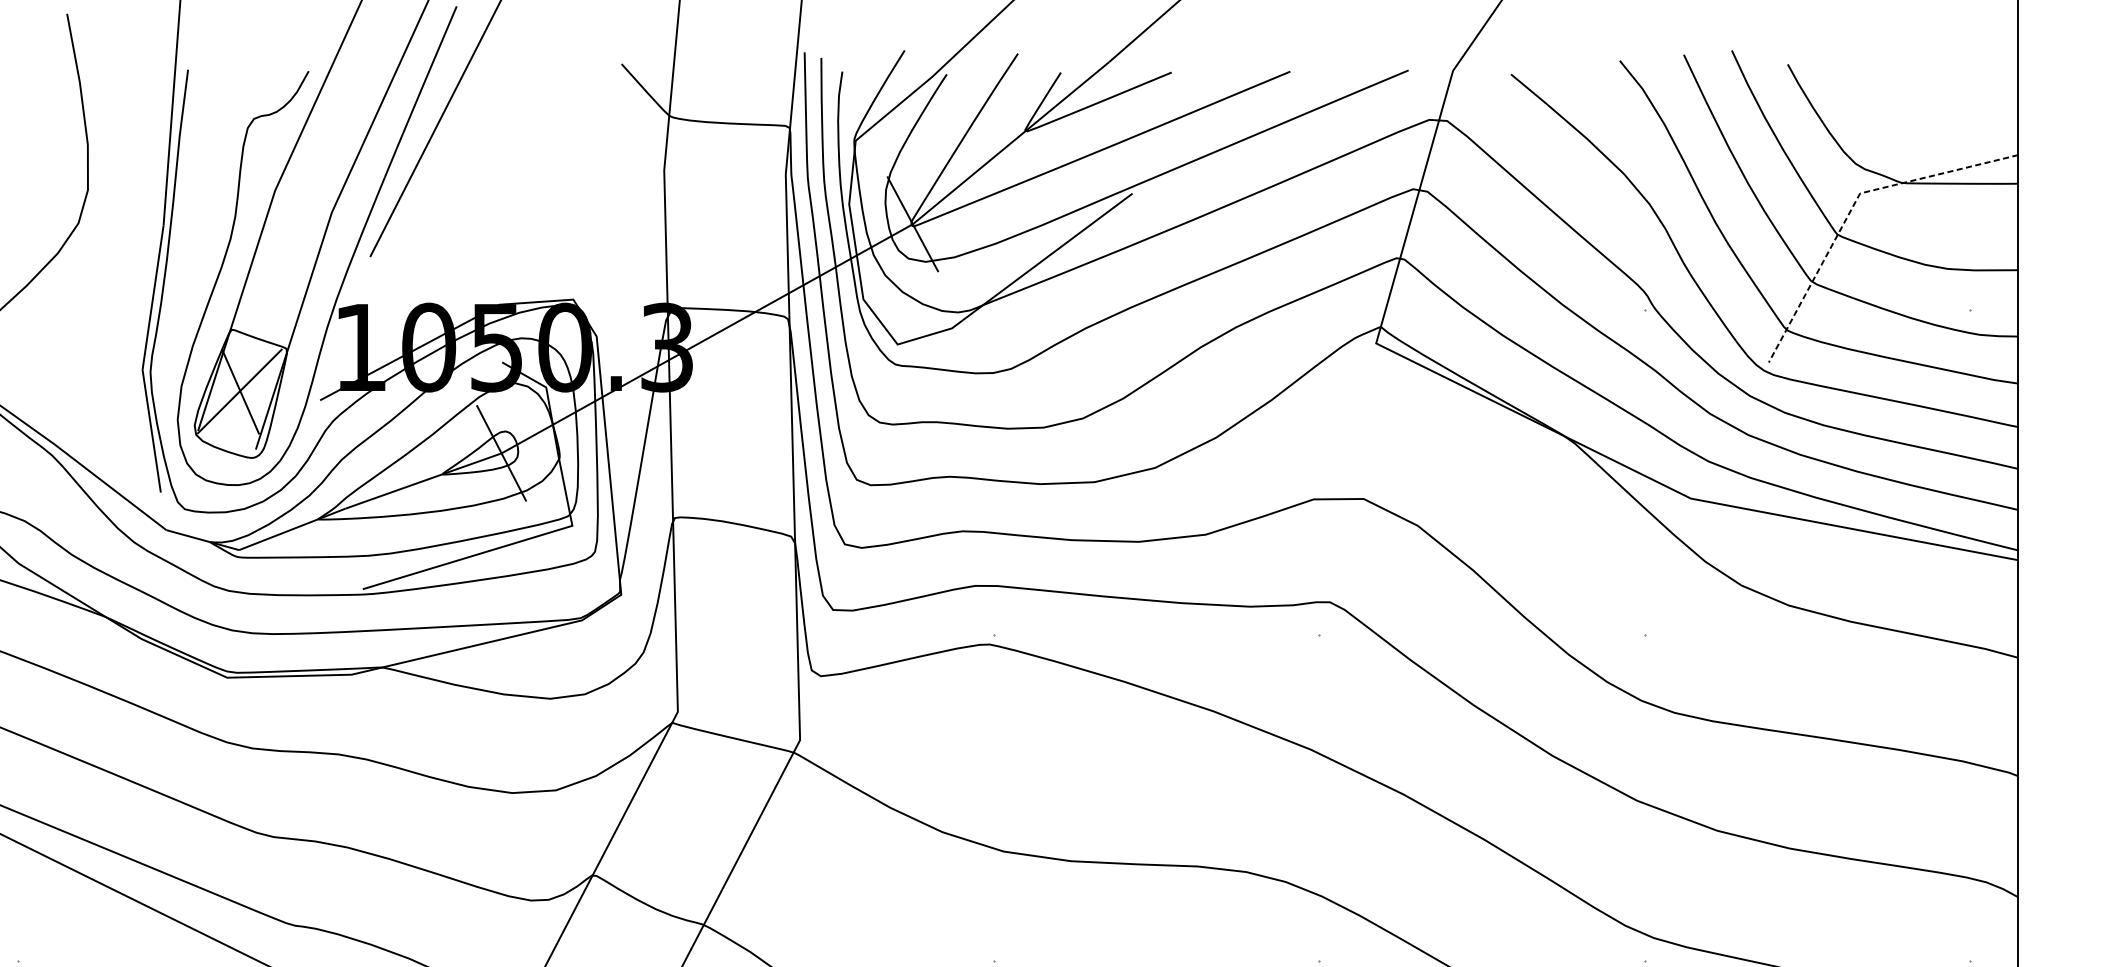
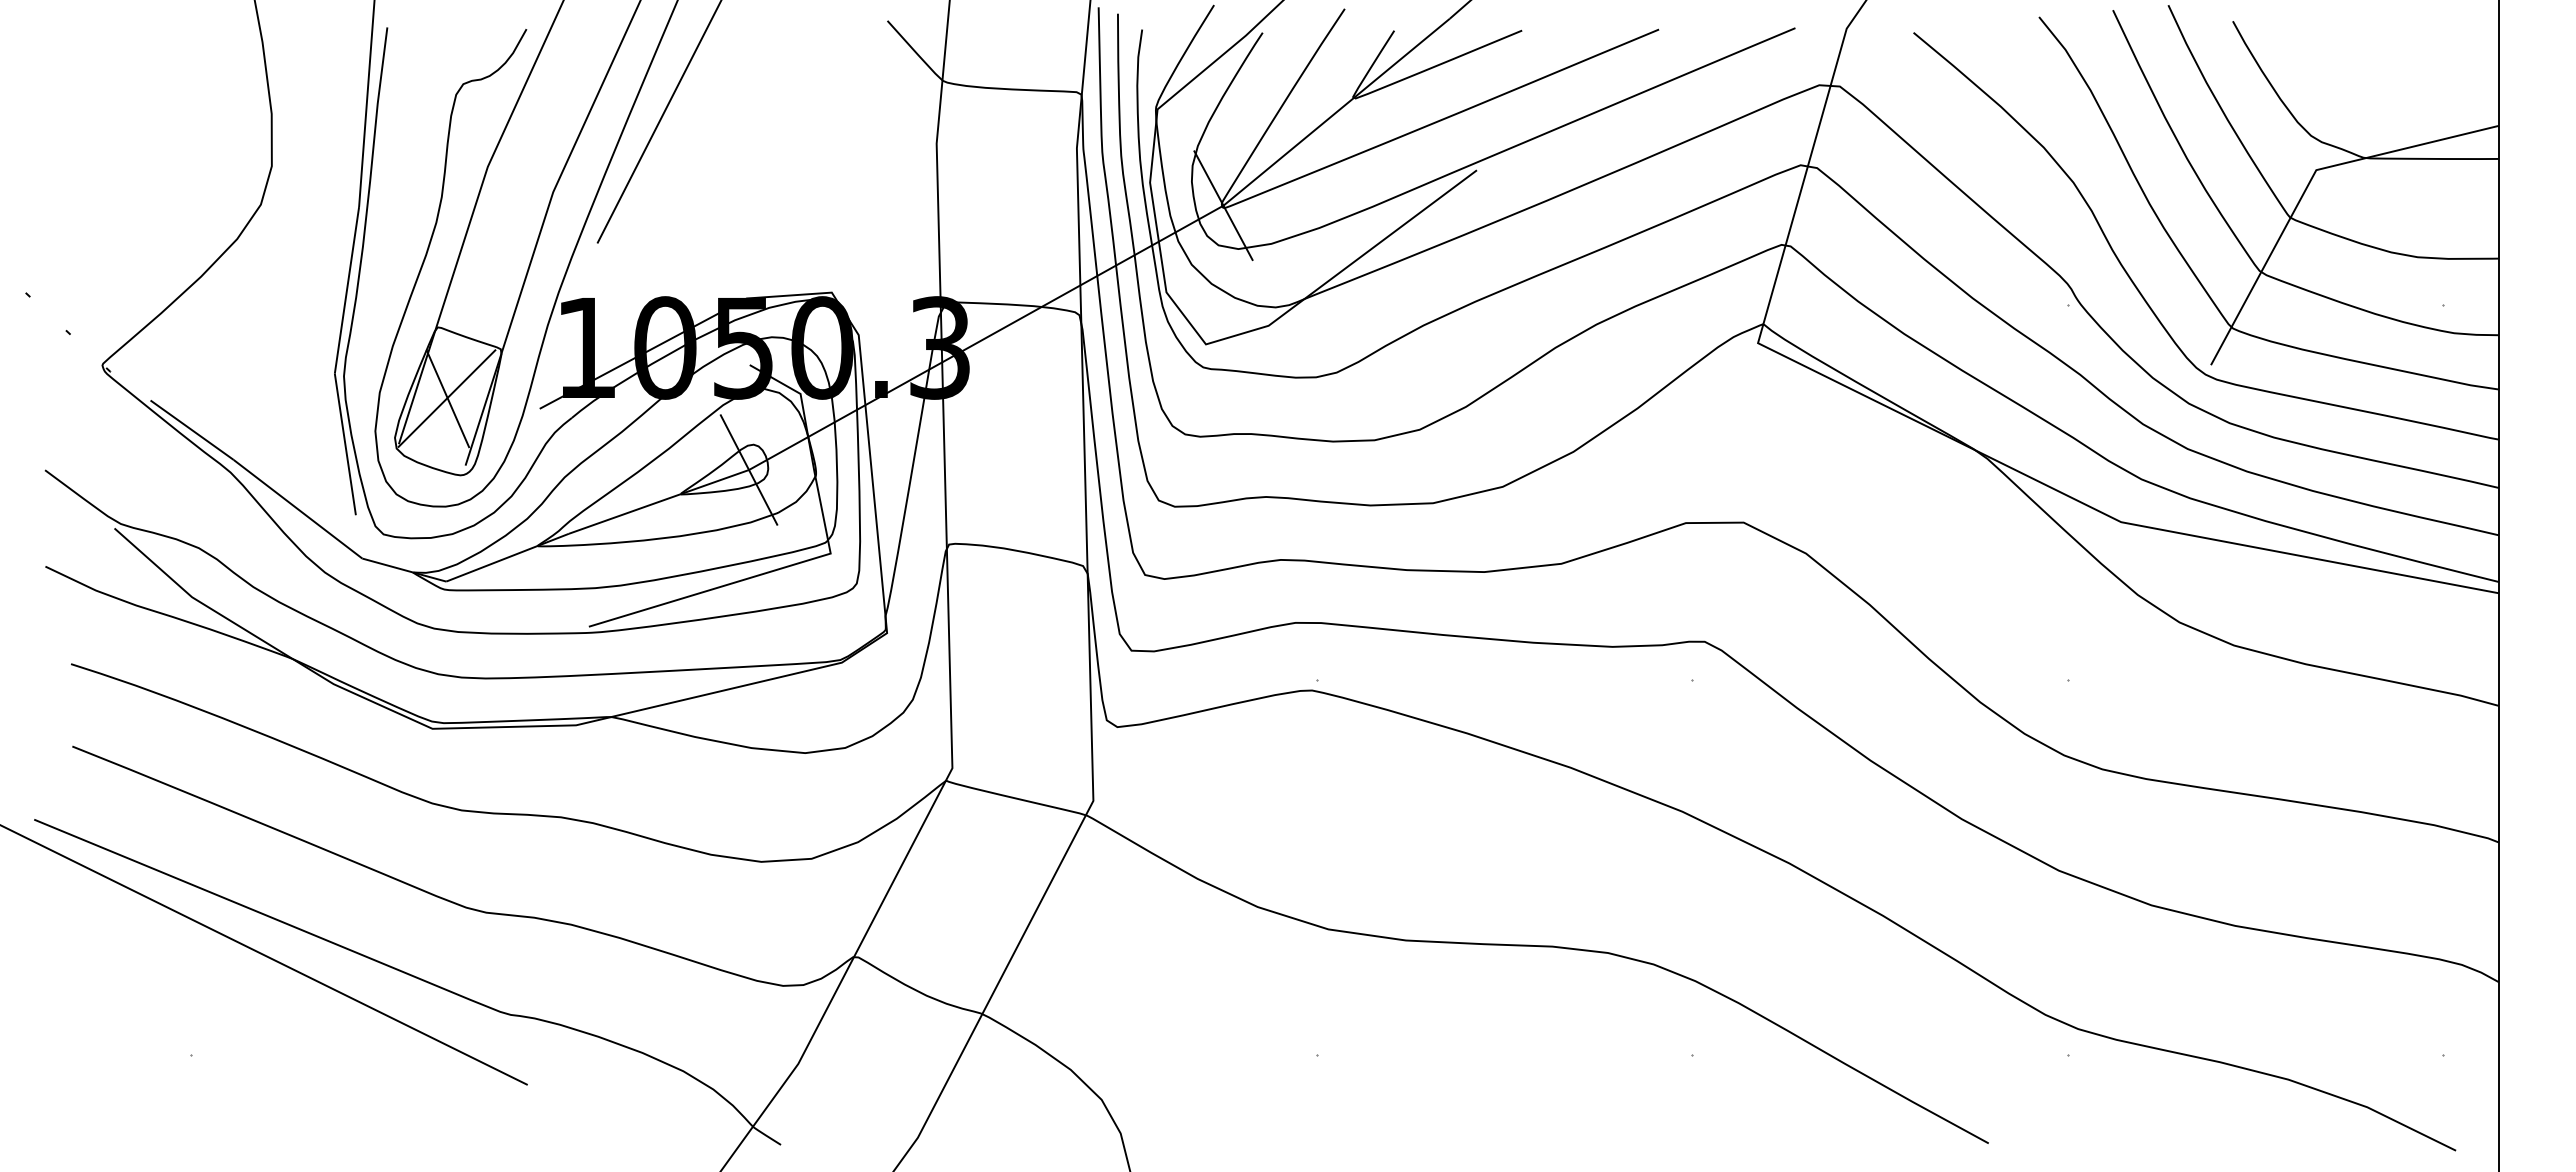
line: (1853, 206) -> (2308, 185), dashed -> solid

